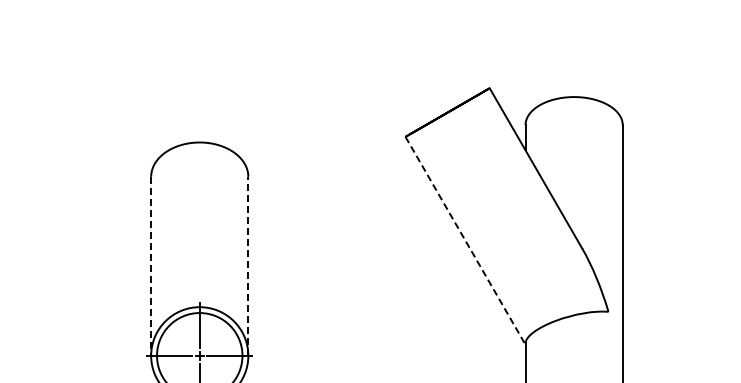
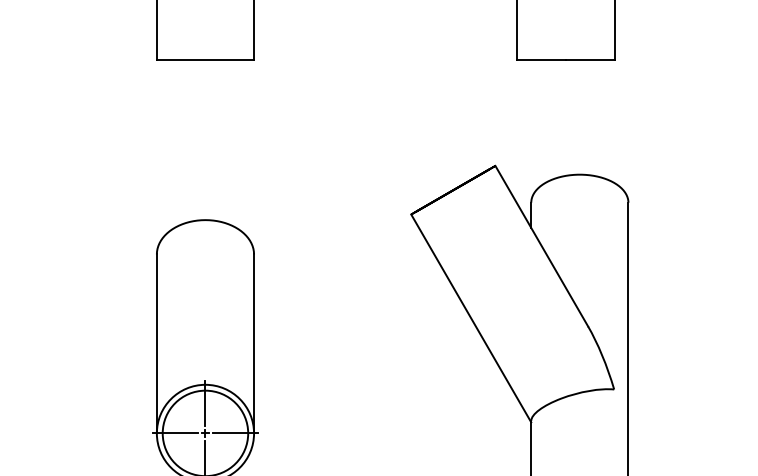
line: (465, 240) -> (471, 318), dashed -> solid
line: (248, 265) -> (254, 343), dashed -> solid
line: (150, 266) -> (156, 344), dashed -> solid

